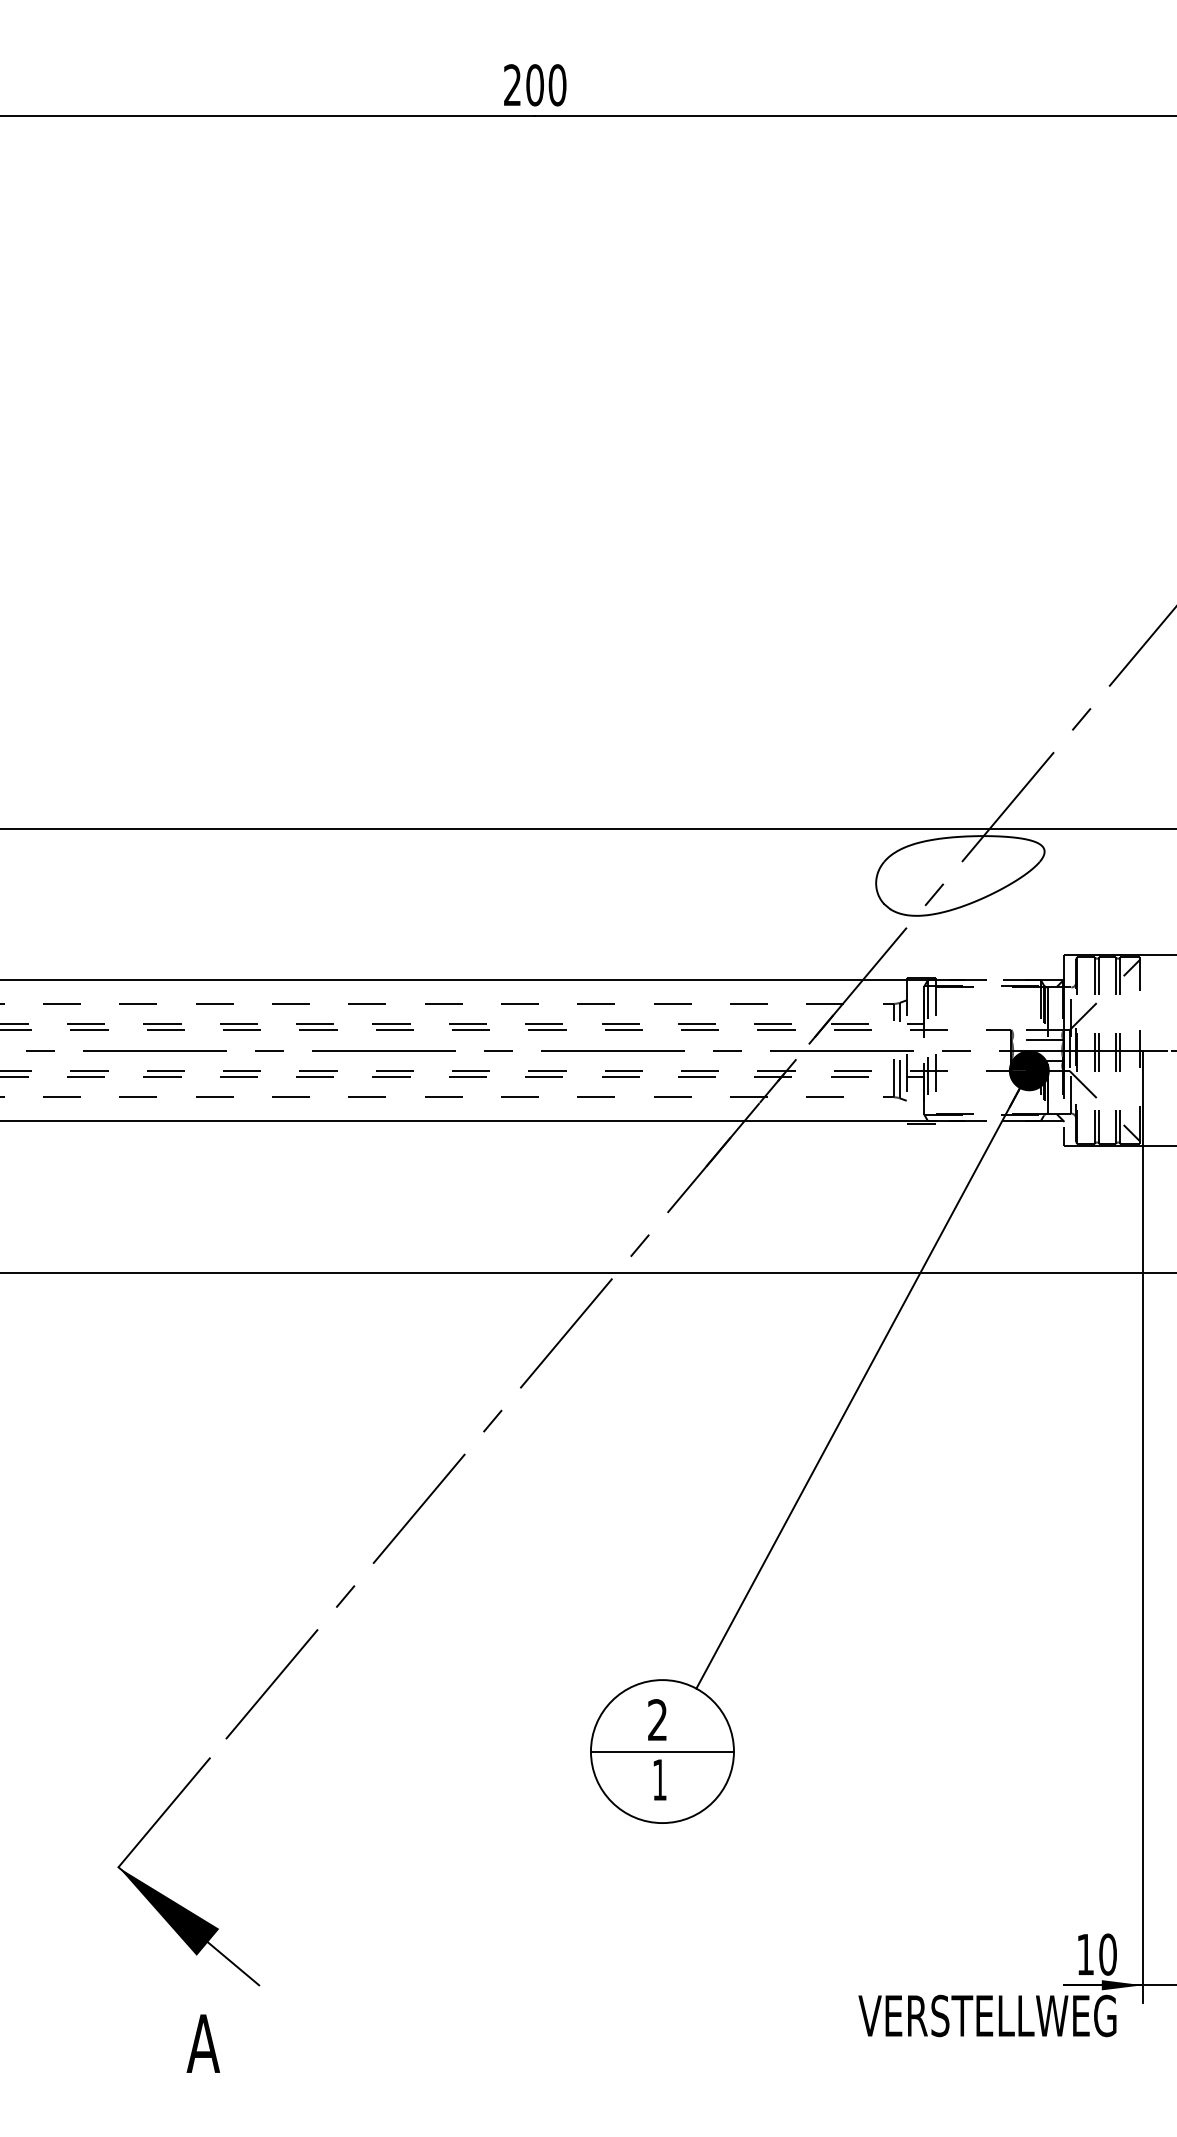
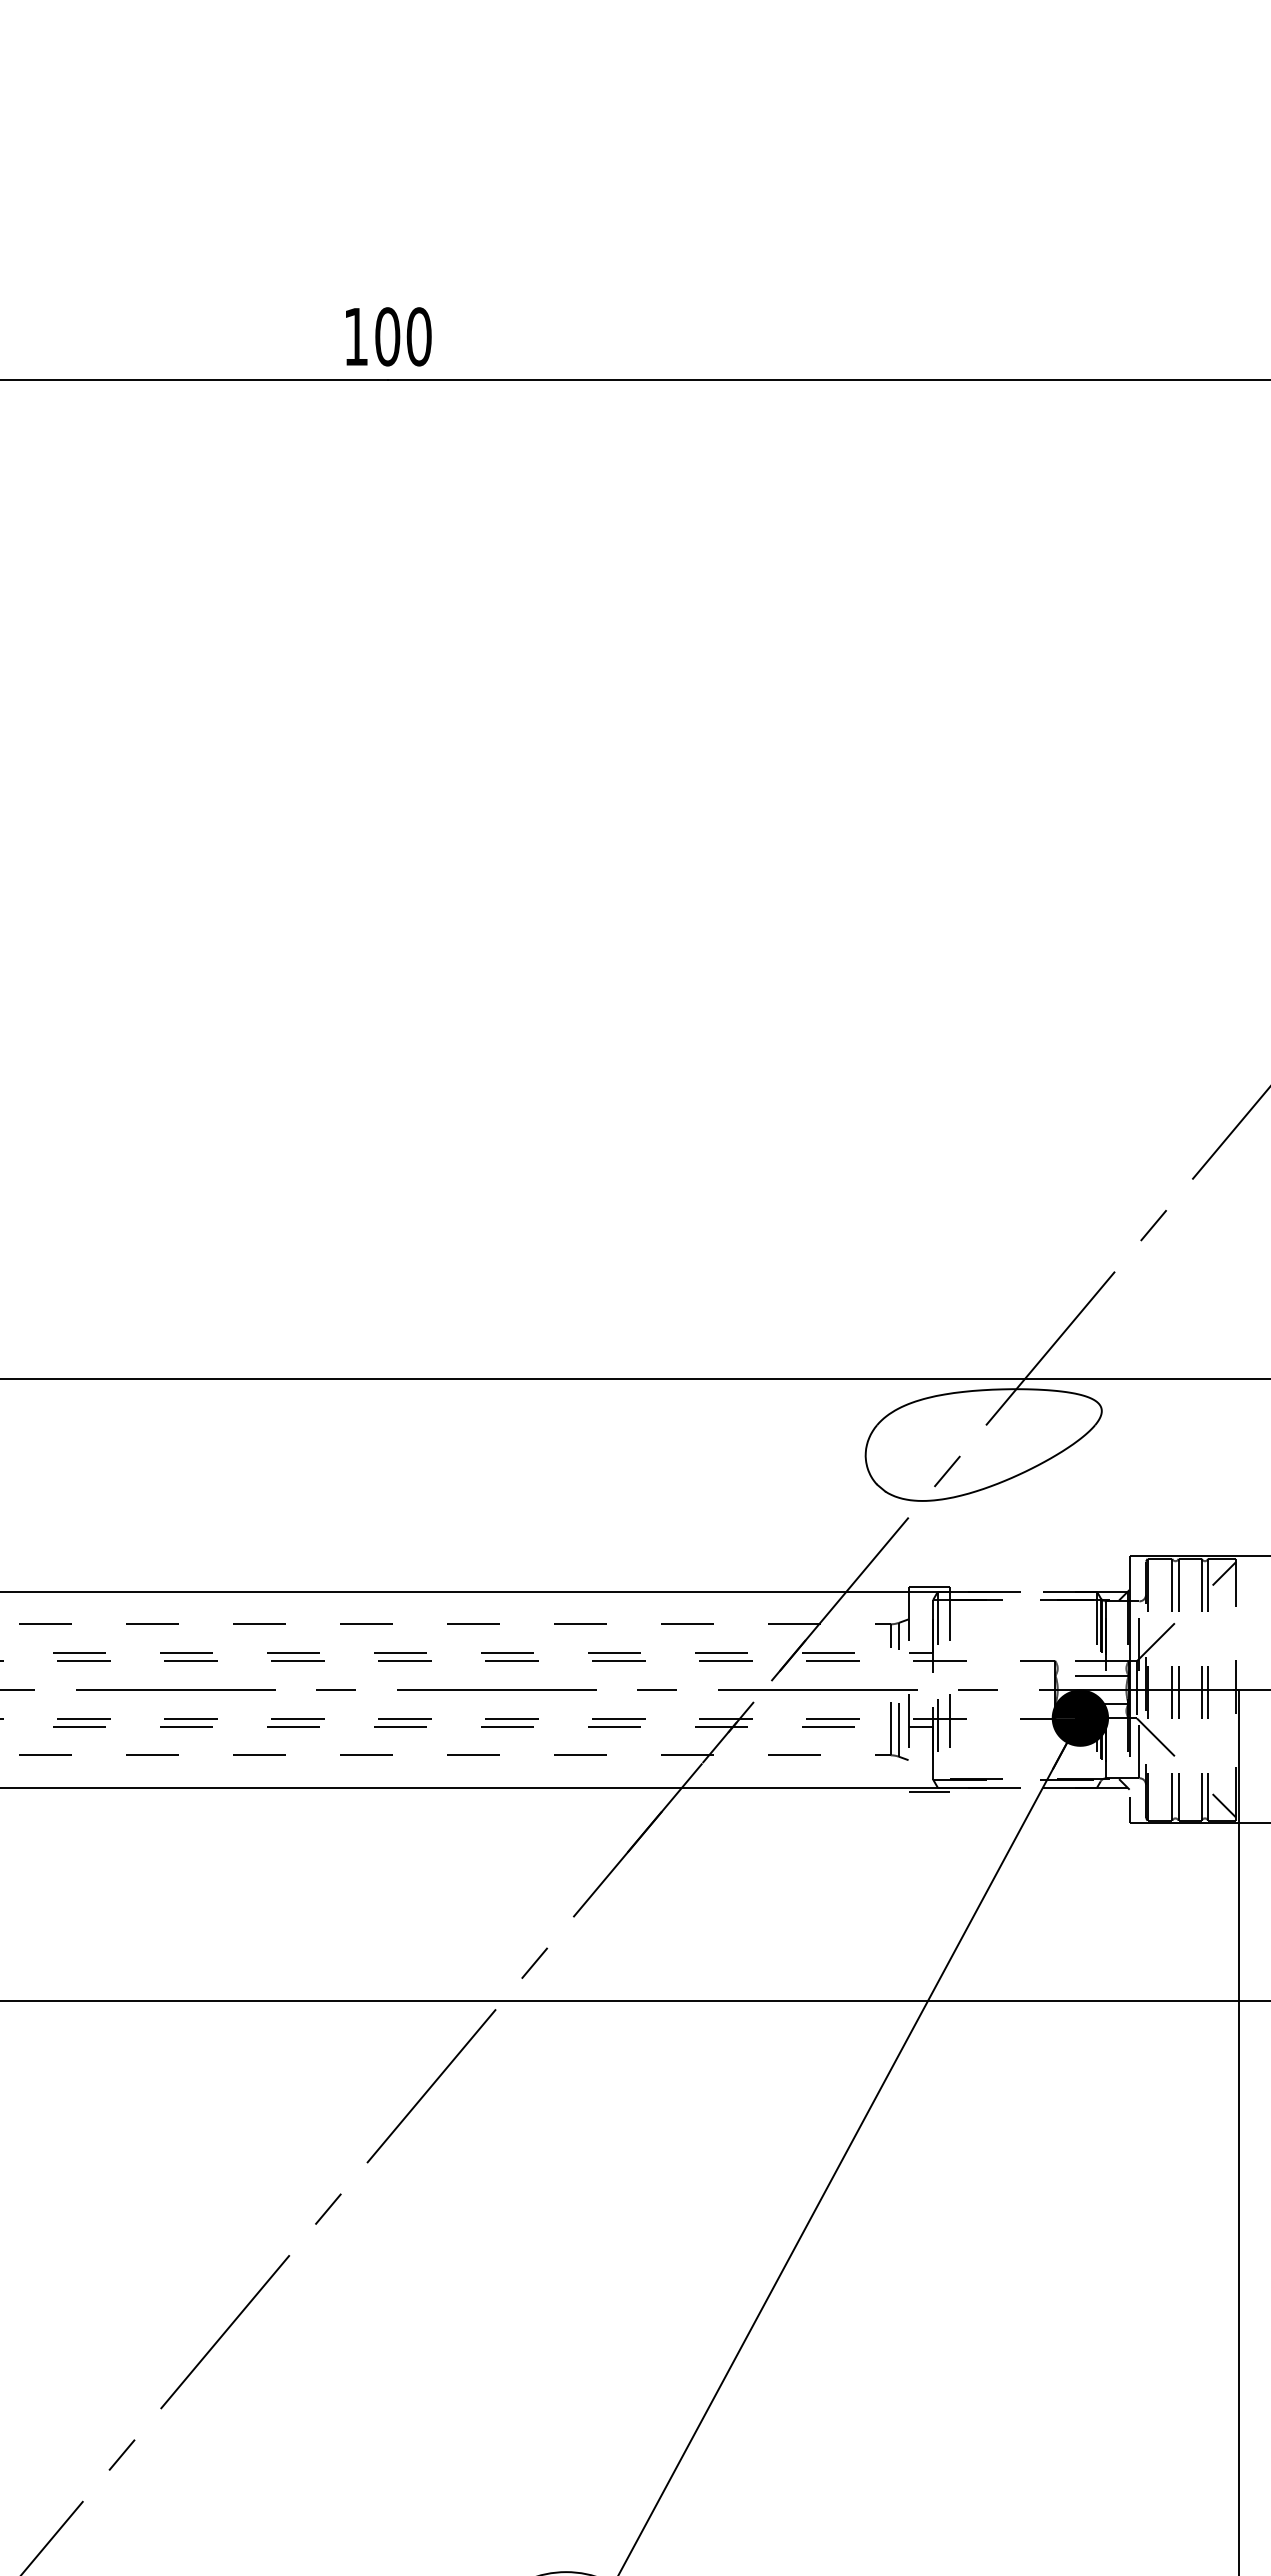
text: (512, 84) -> (356, 335), 200 -> 100

